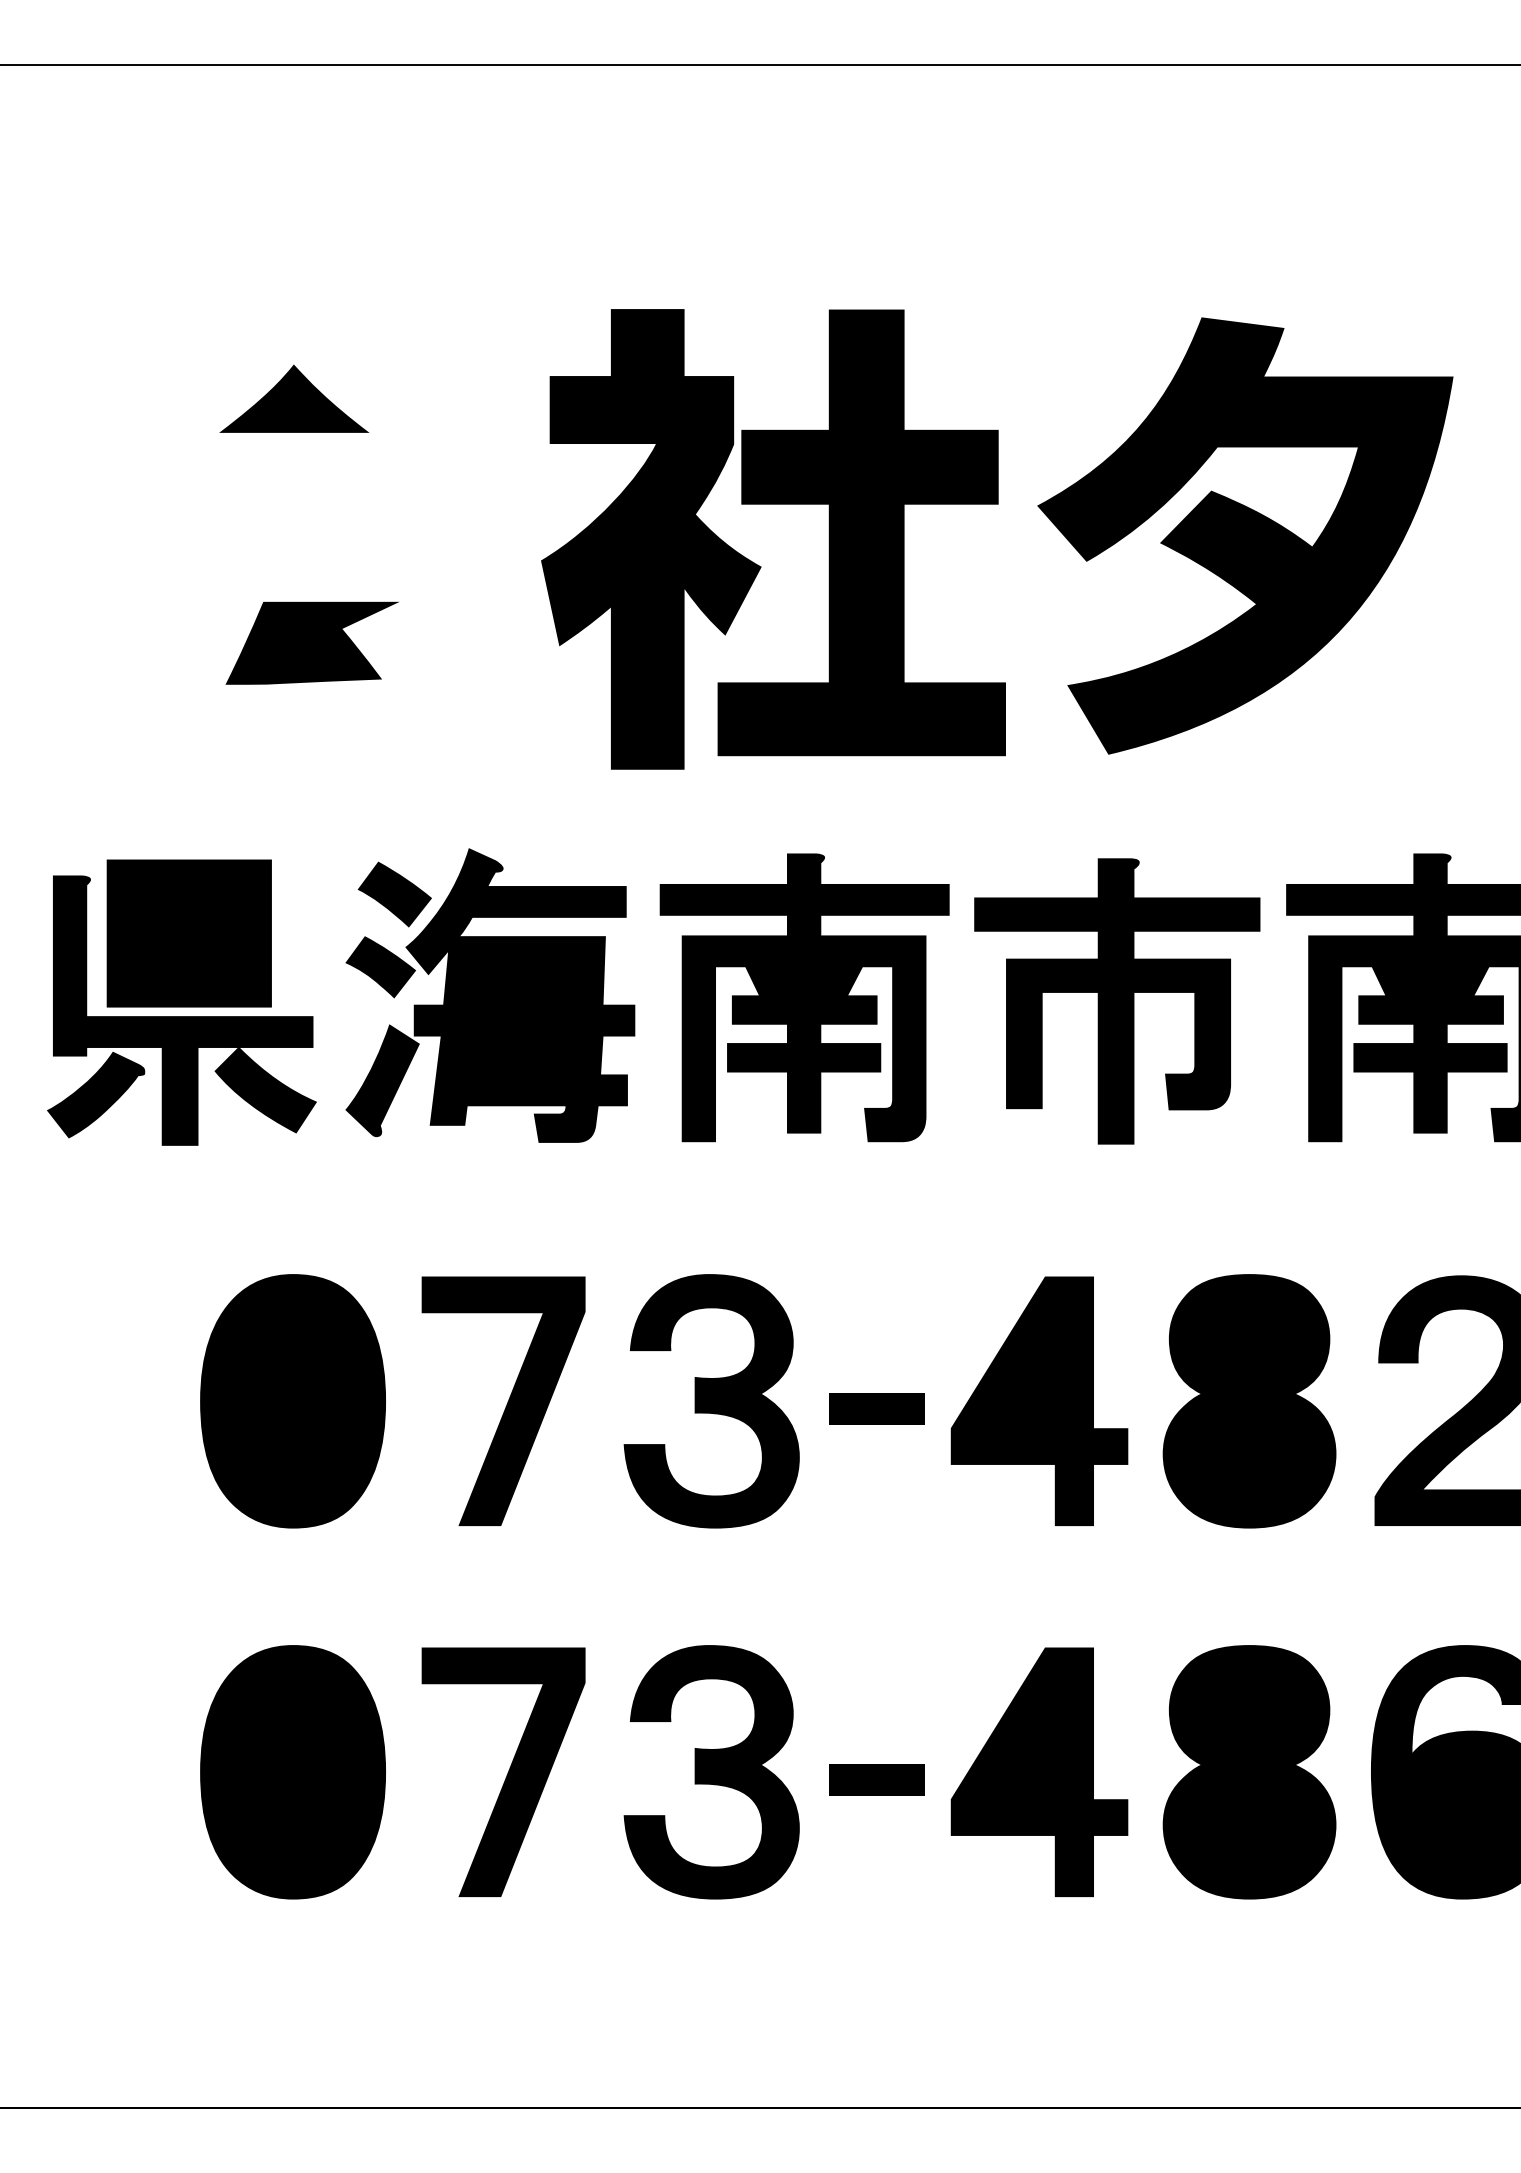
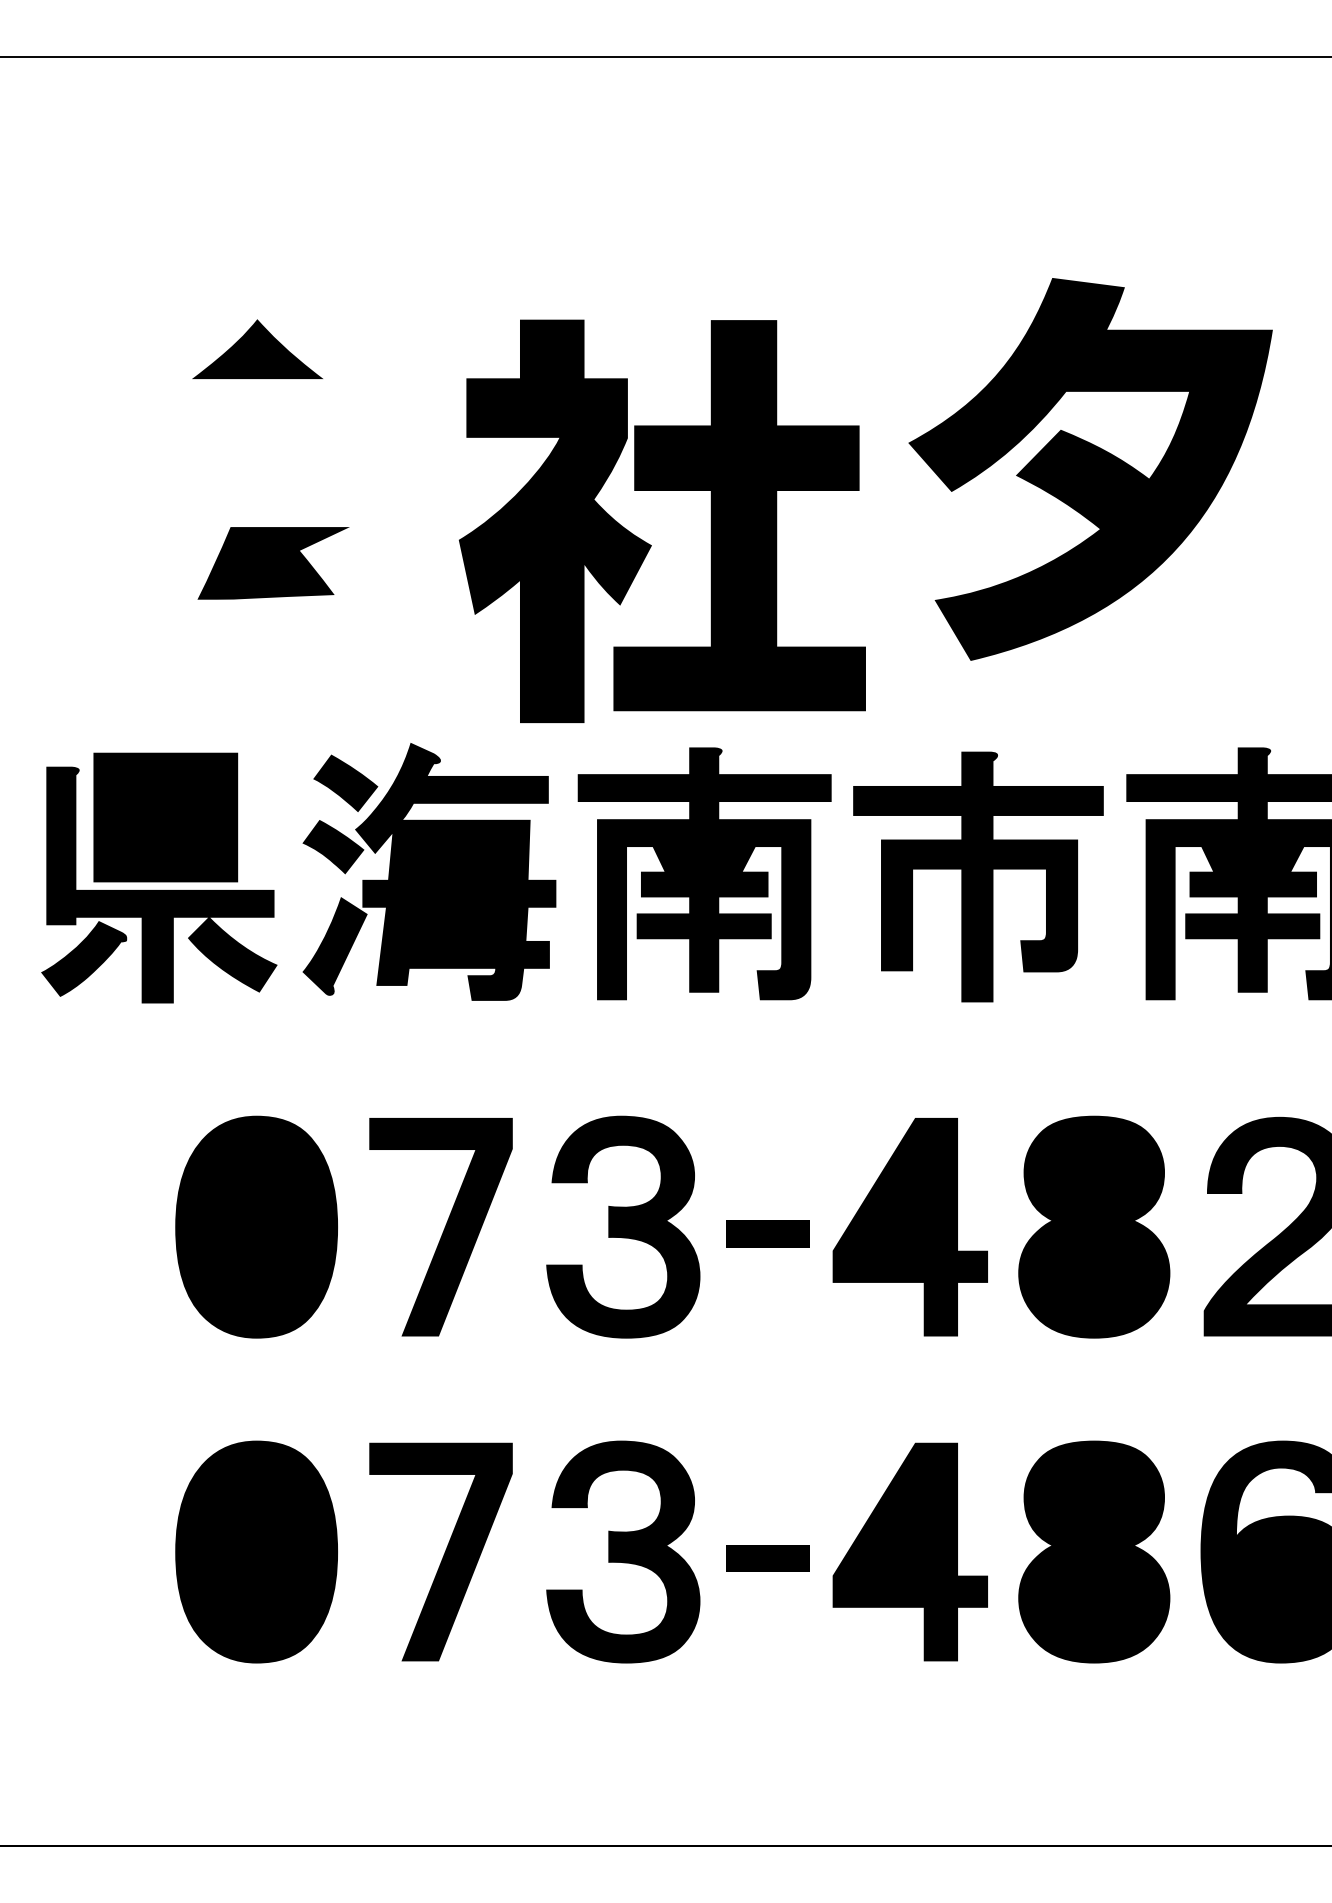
part: (756, 563) -> (647, 542), moved

